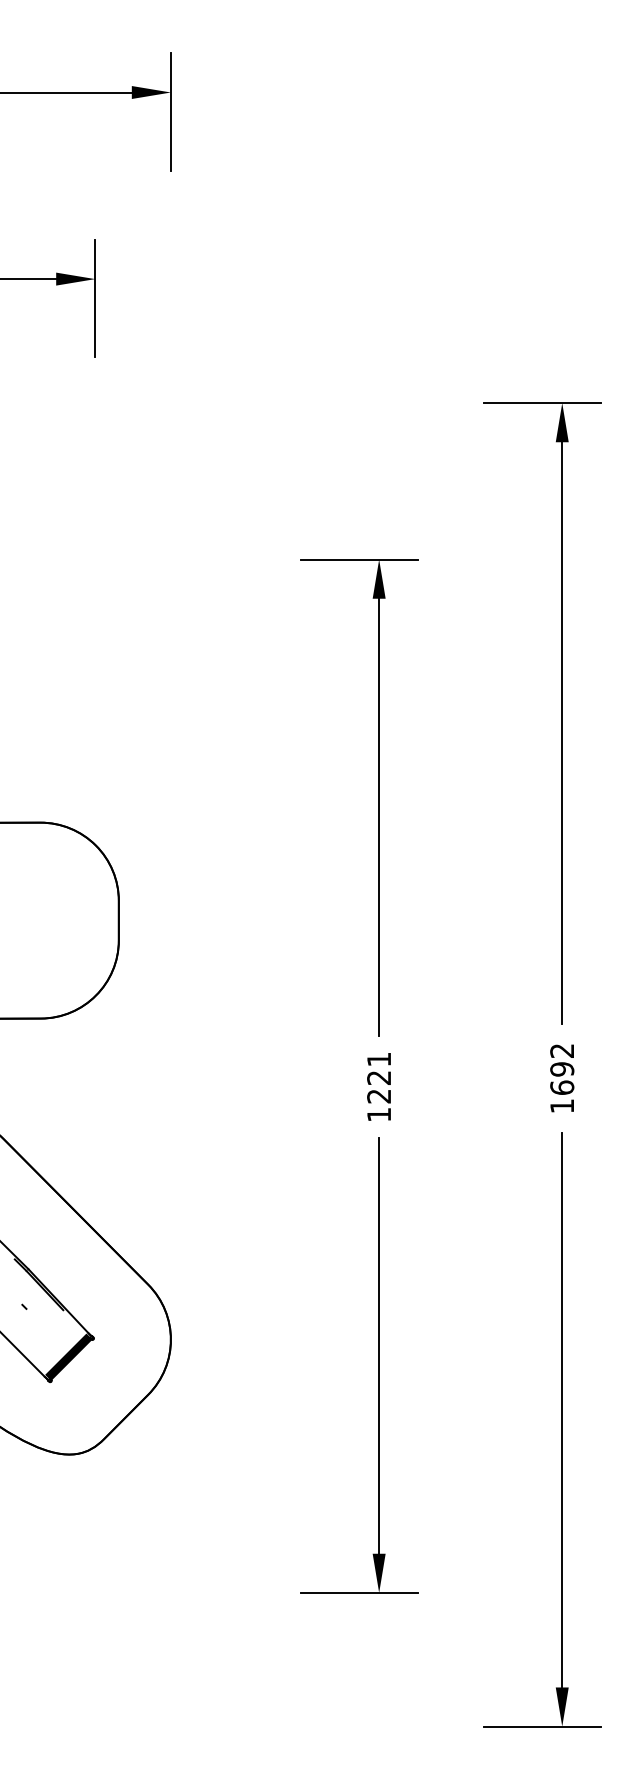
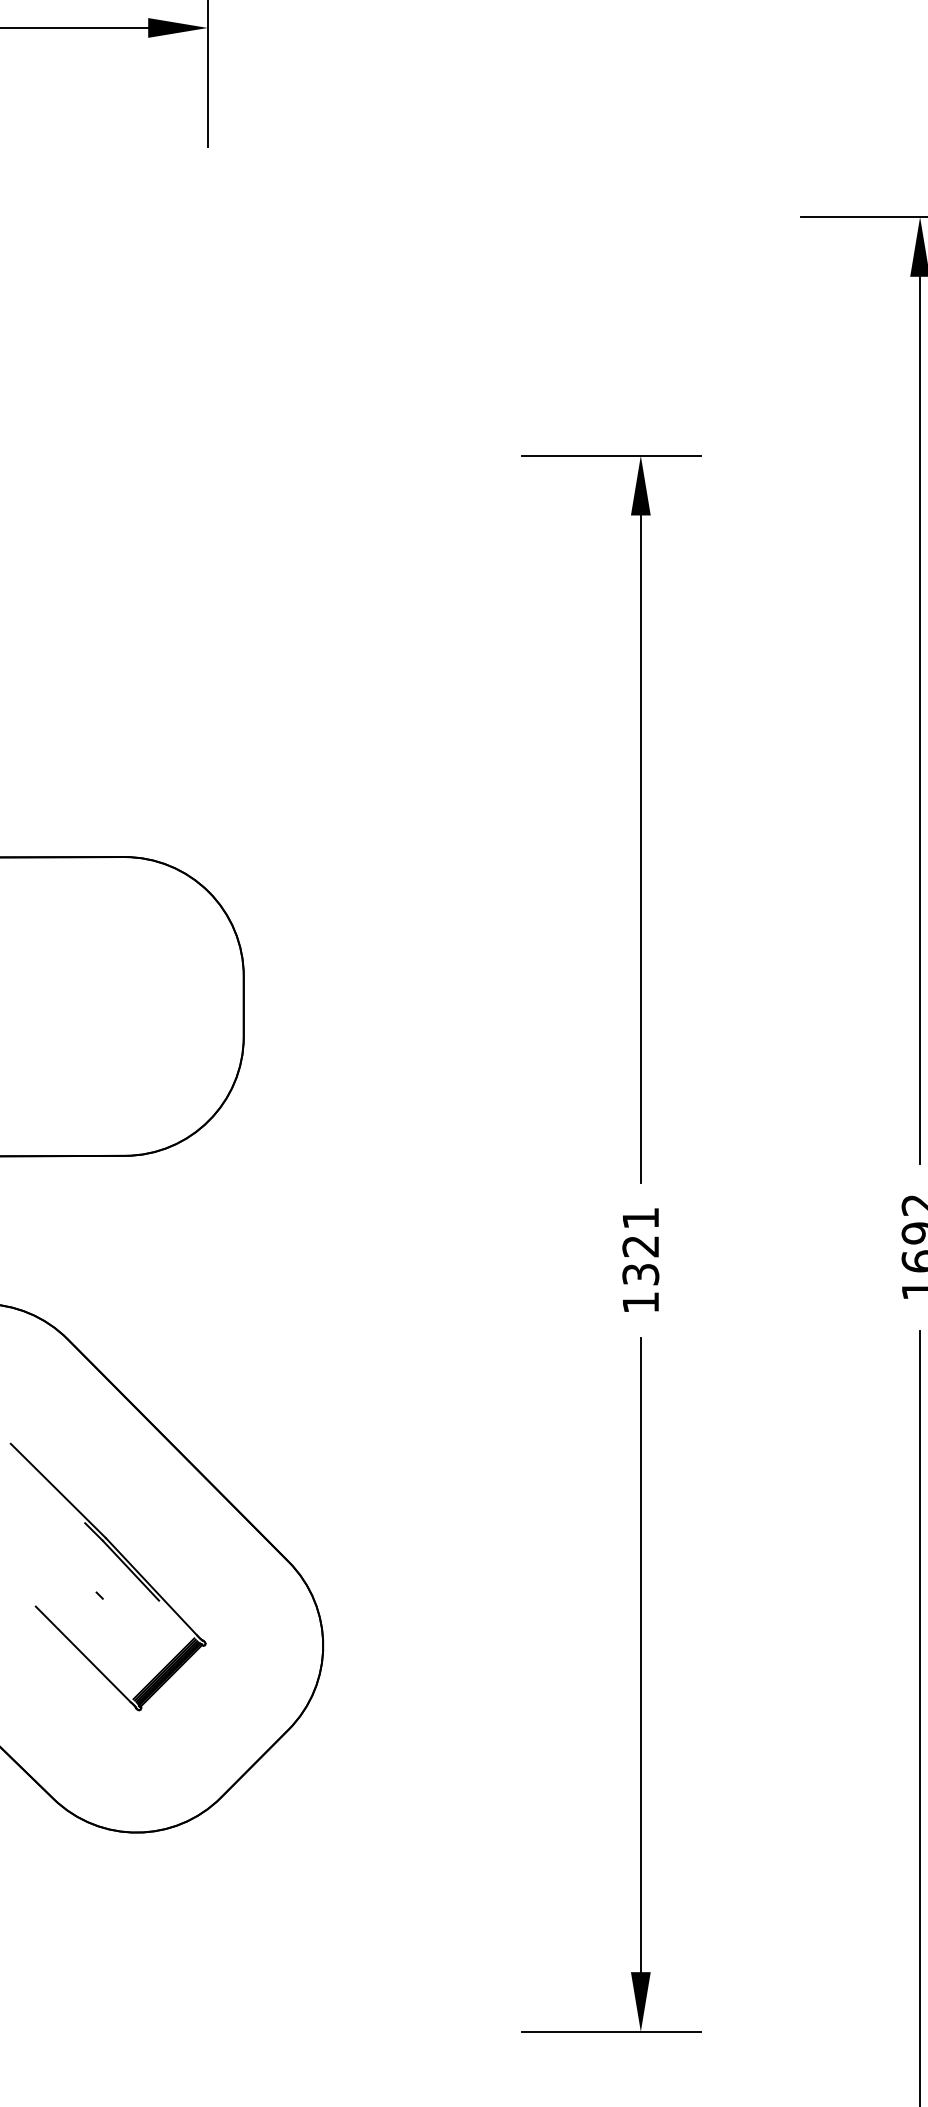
text: (379, 1096) -> (641, 1274), 1221 -> 1321

